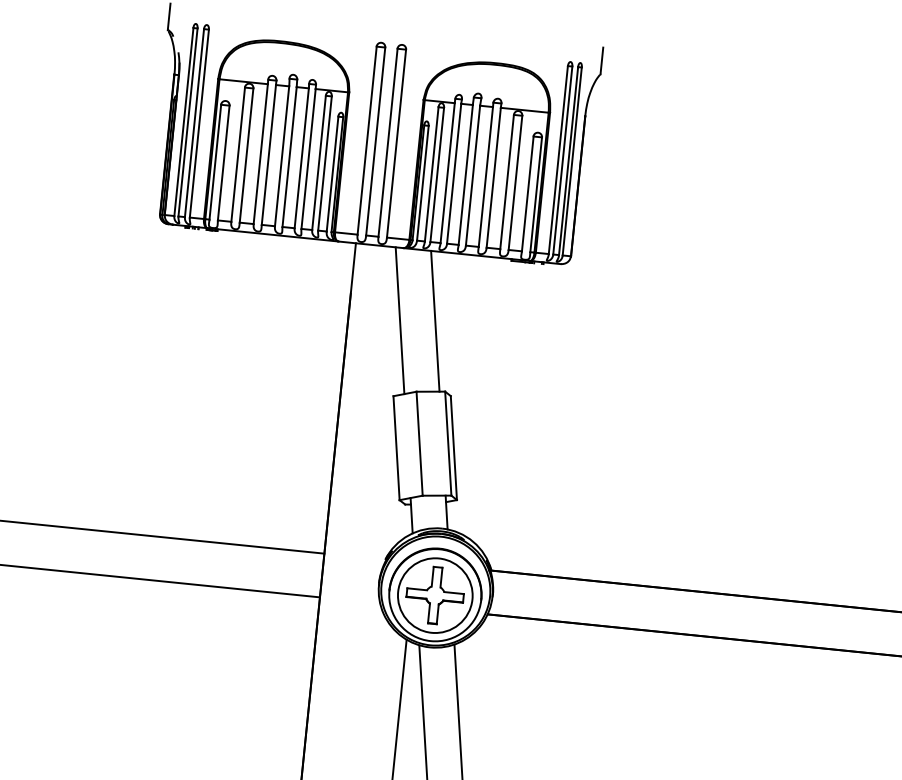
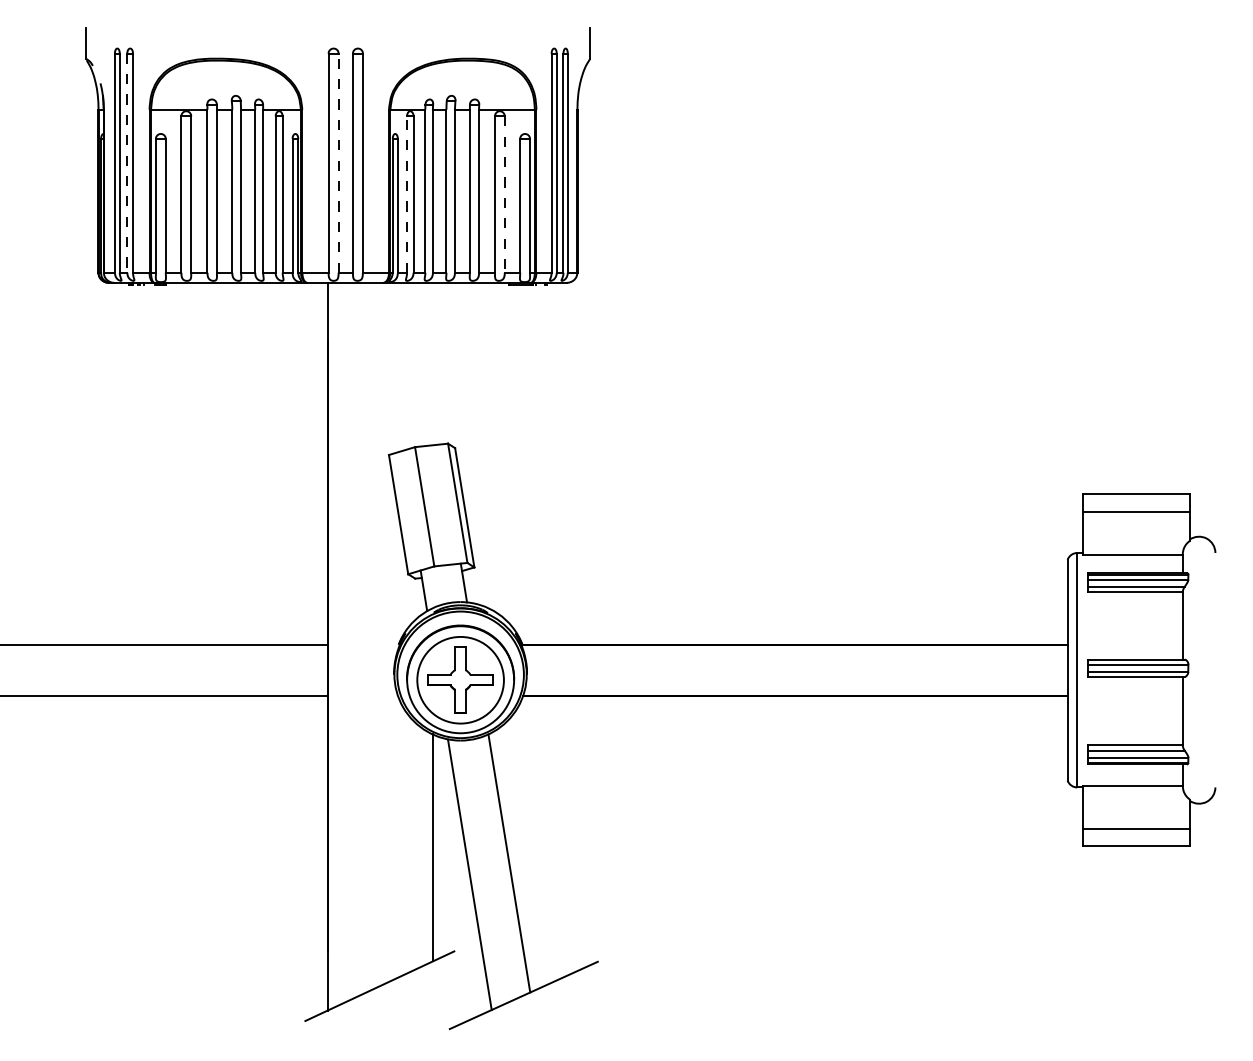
line: (194, 123) -> (127, 163), solid -> dashed
line: (375, 141) -> (338, 163), solid -> dashed
line: (432, 174) -> (407, 194), solid -> dashed
line: (515, 183) -> (504, 195), solid -> dashed
line: (399, 320) -> (387, 366), removed
line: (435, 321) -> (428, 363), removed

